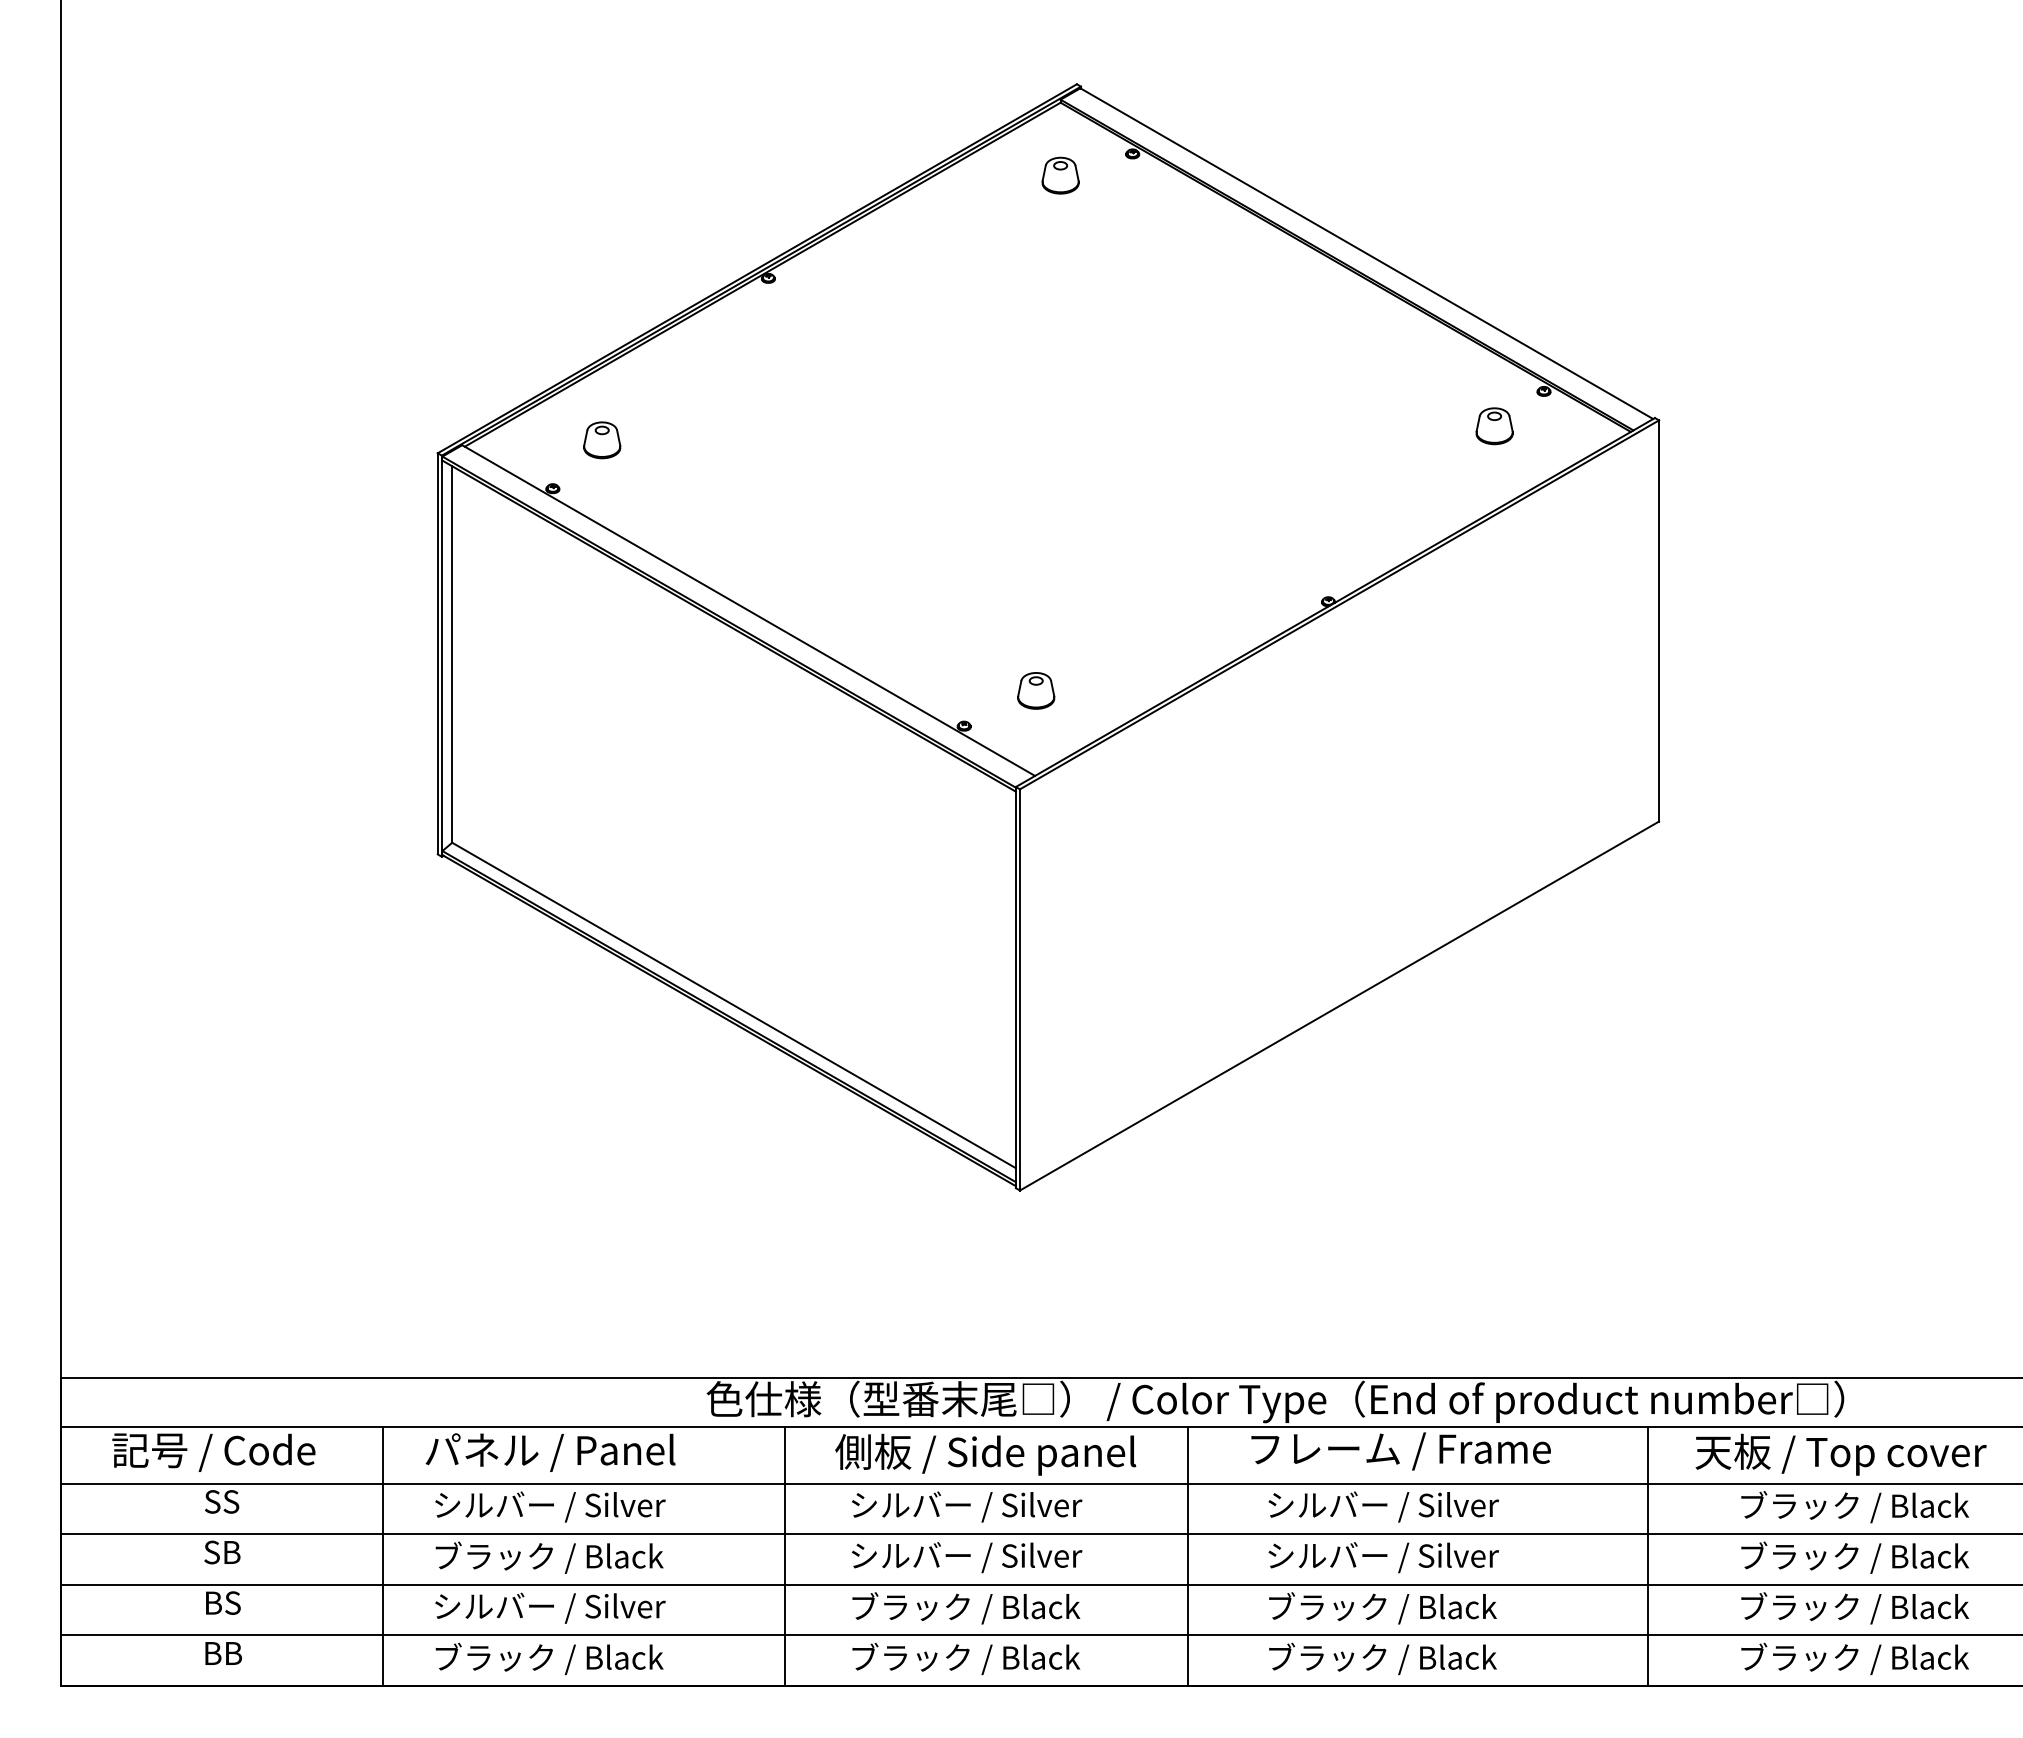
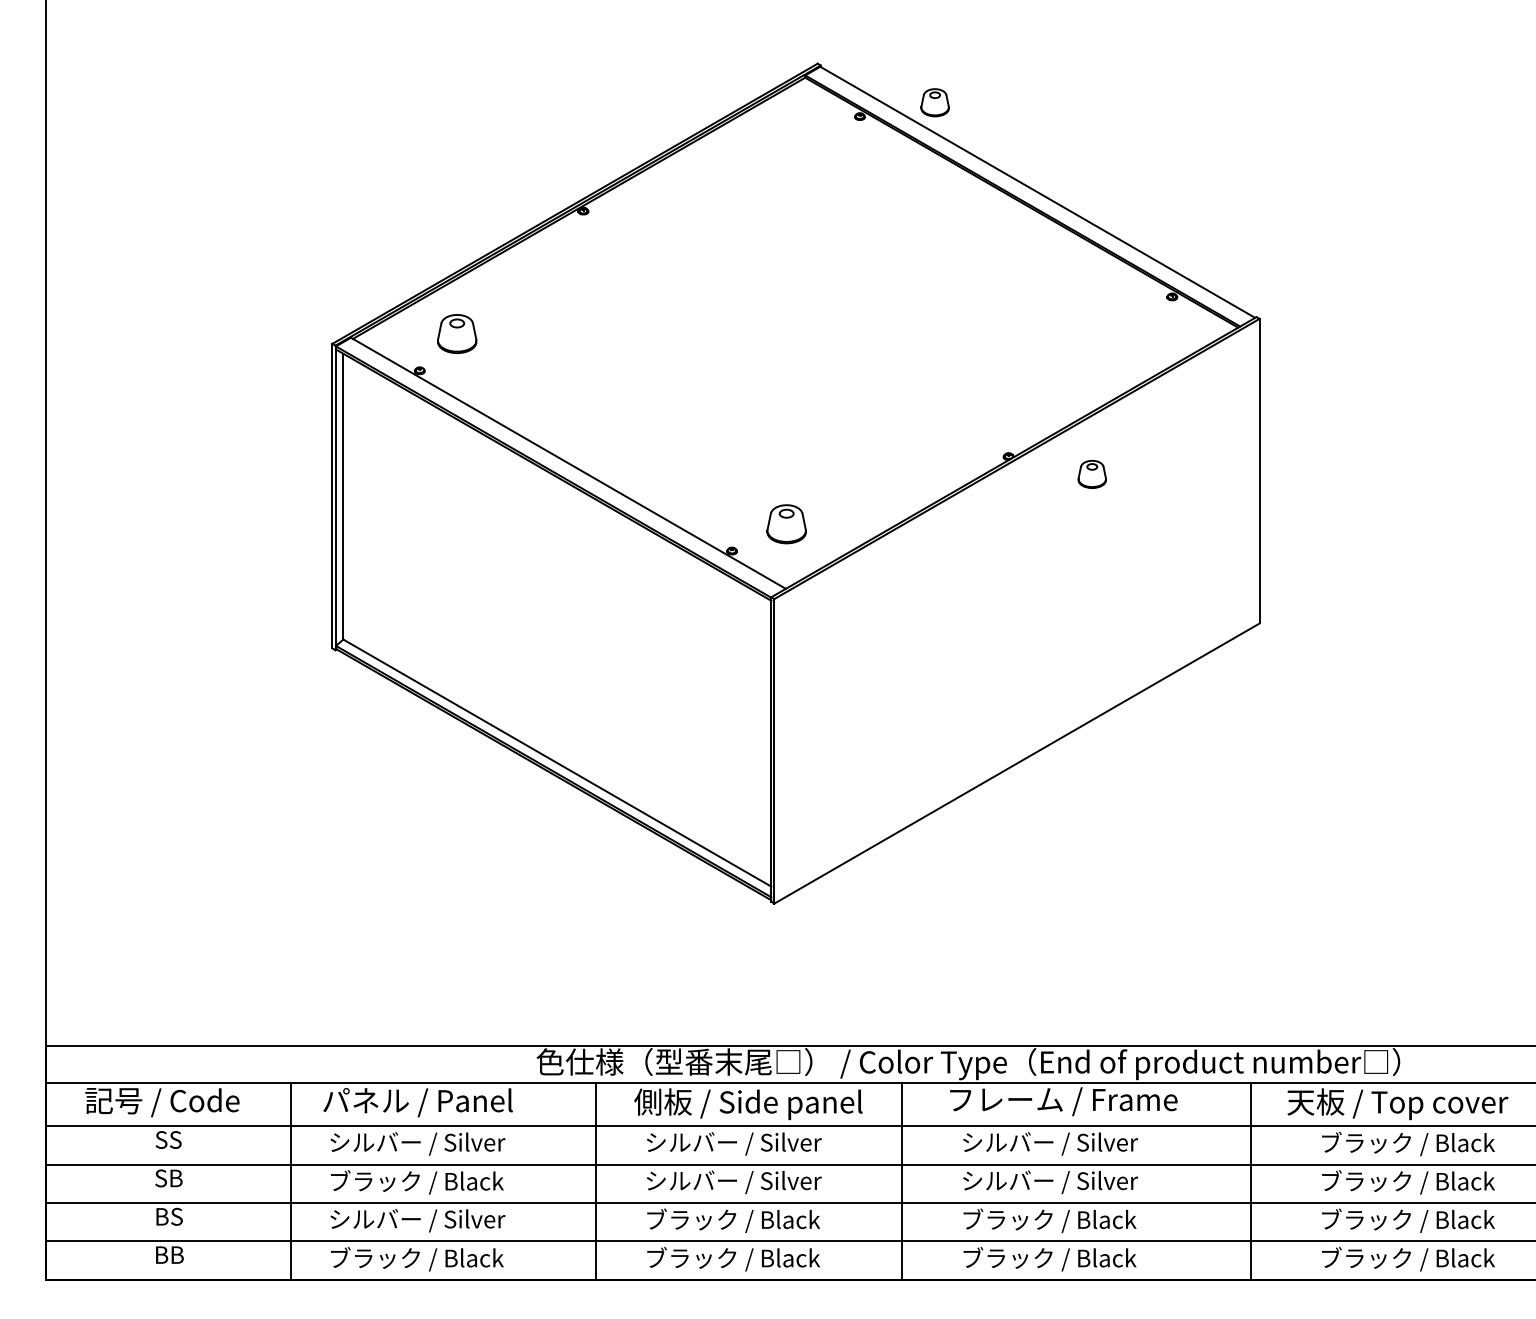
part: (1060, 175) -> (935, 102), moved
part: (1494, 426) -> (1092, 474), moved
part: (602, 440) -> (457, 334), size x1.4
part: (1036, 690) -> (786, 523), size x1.4

